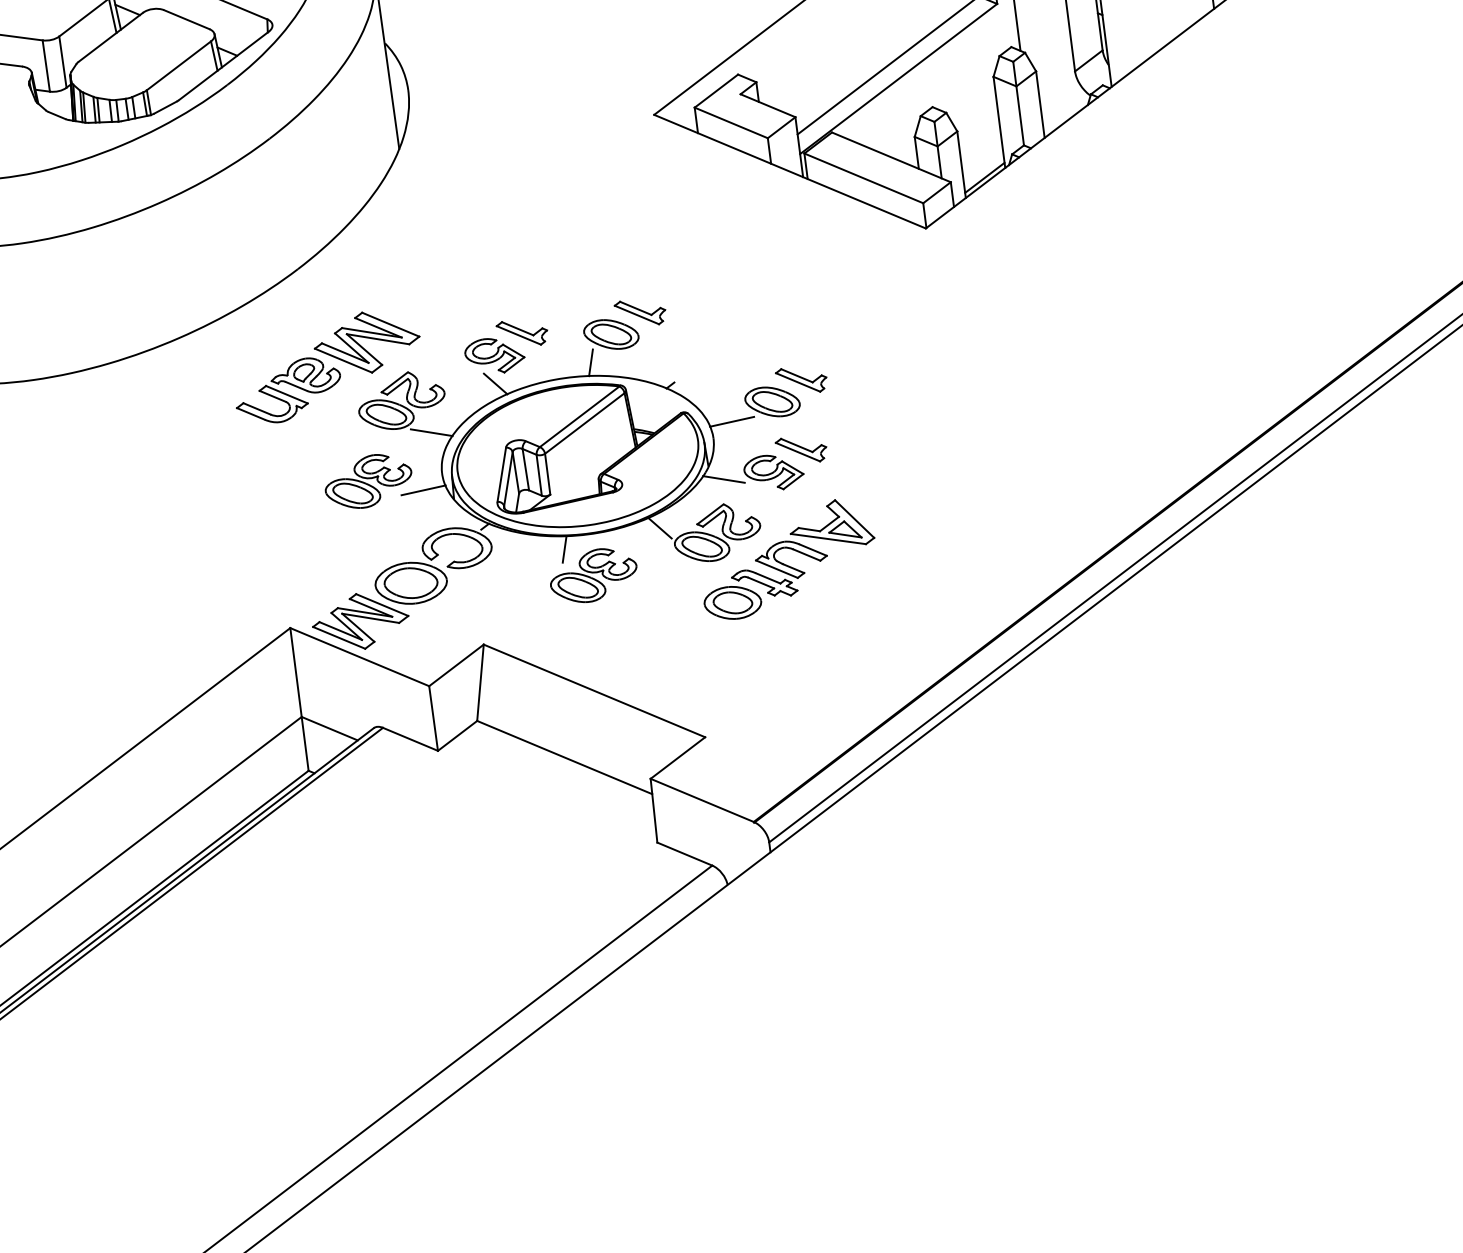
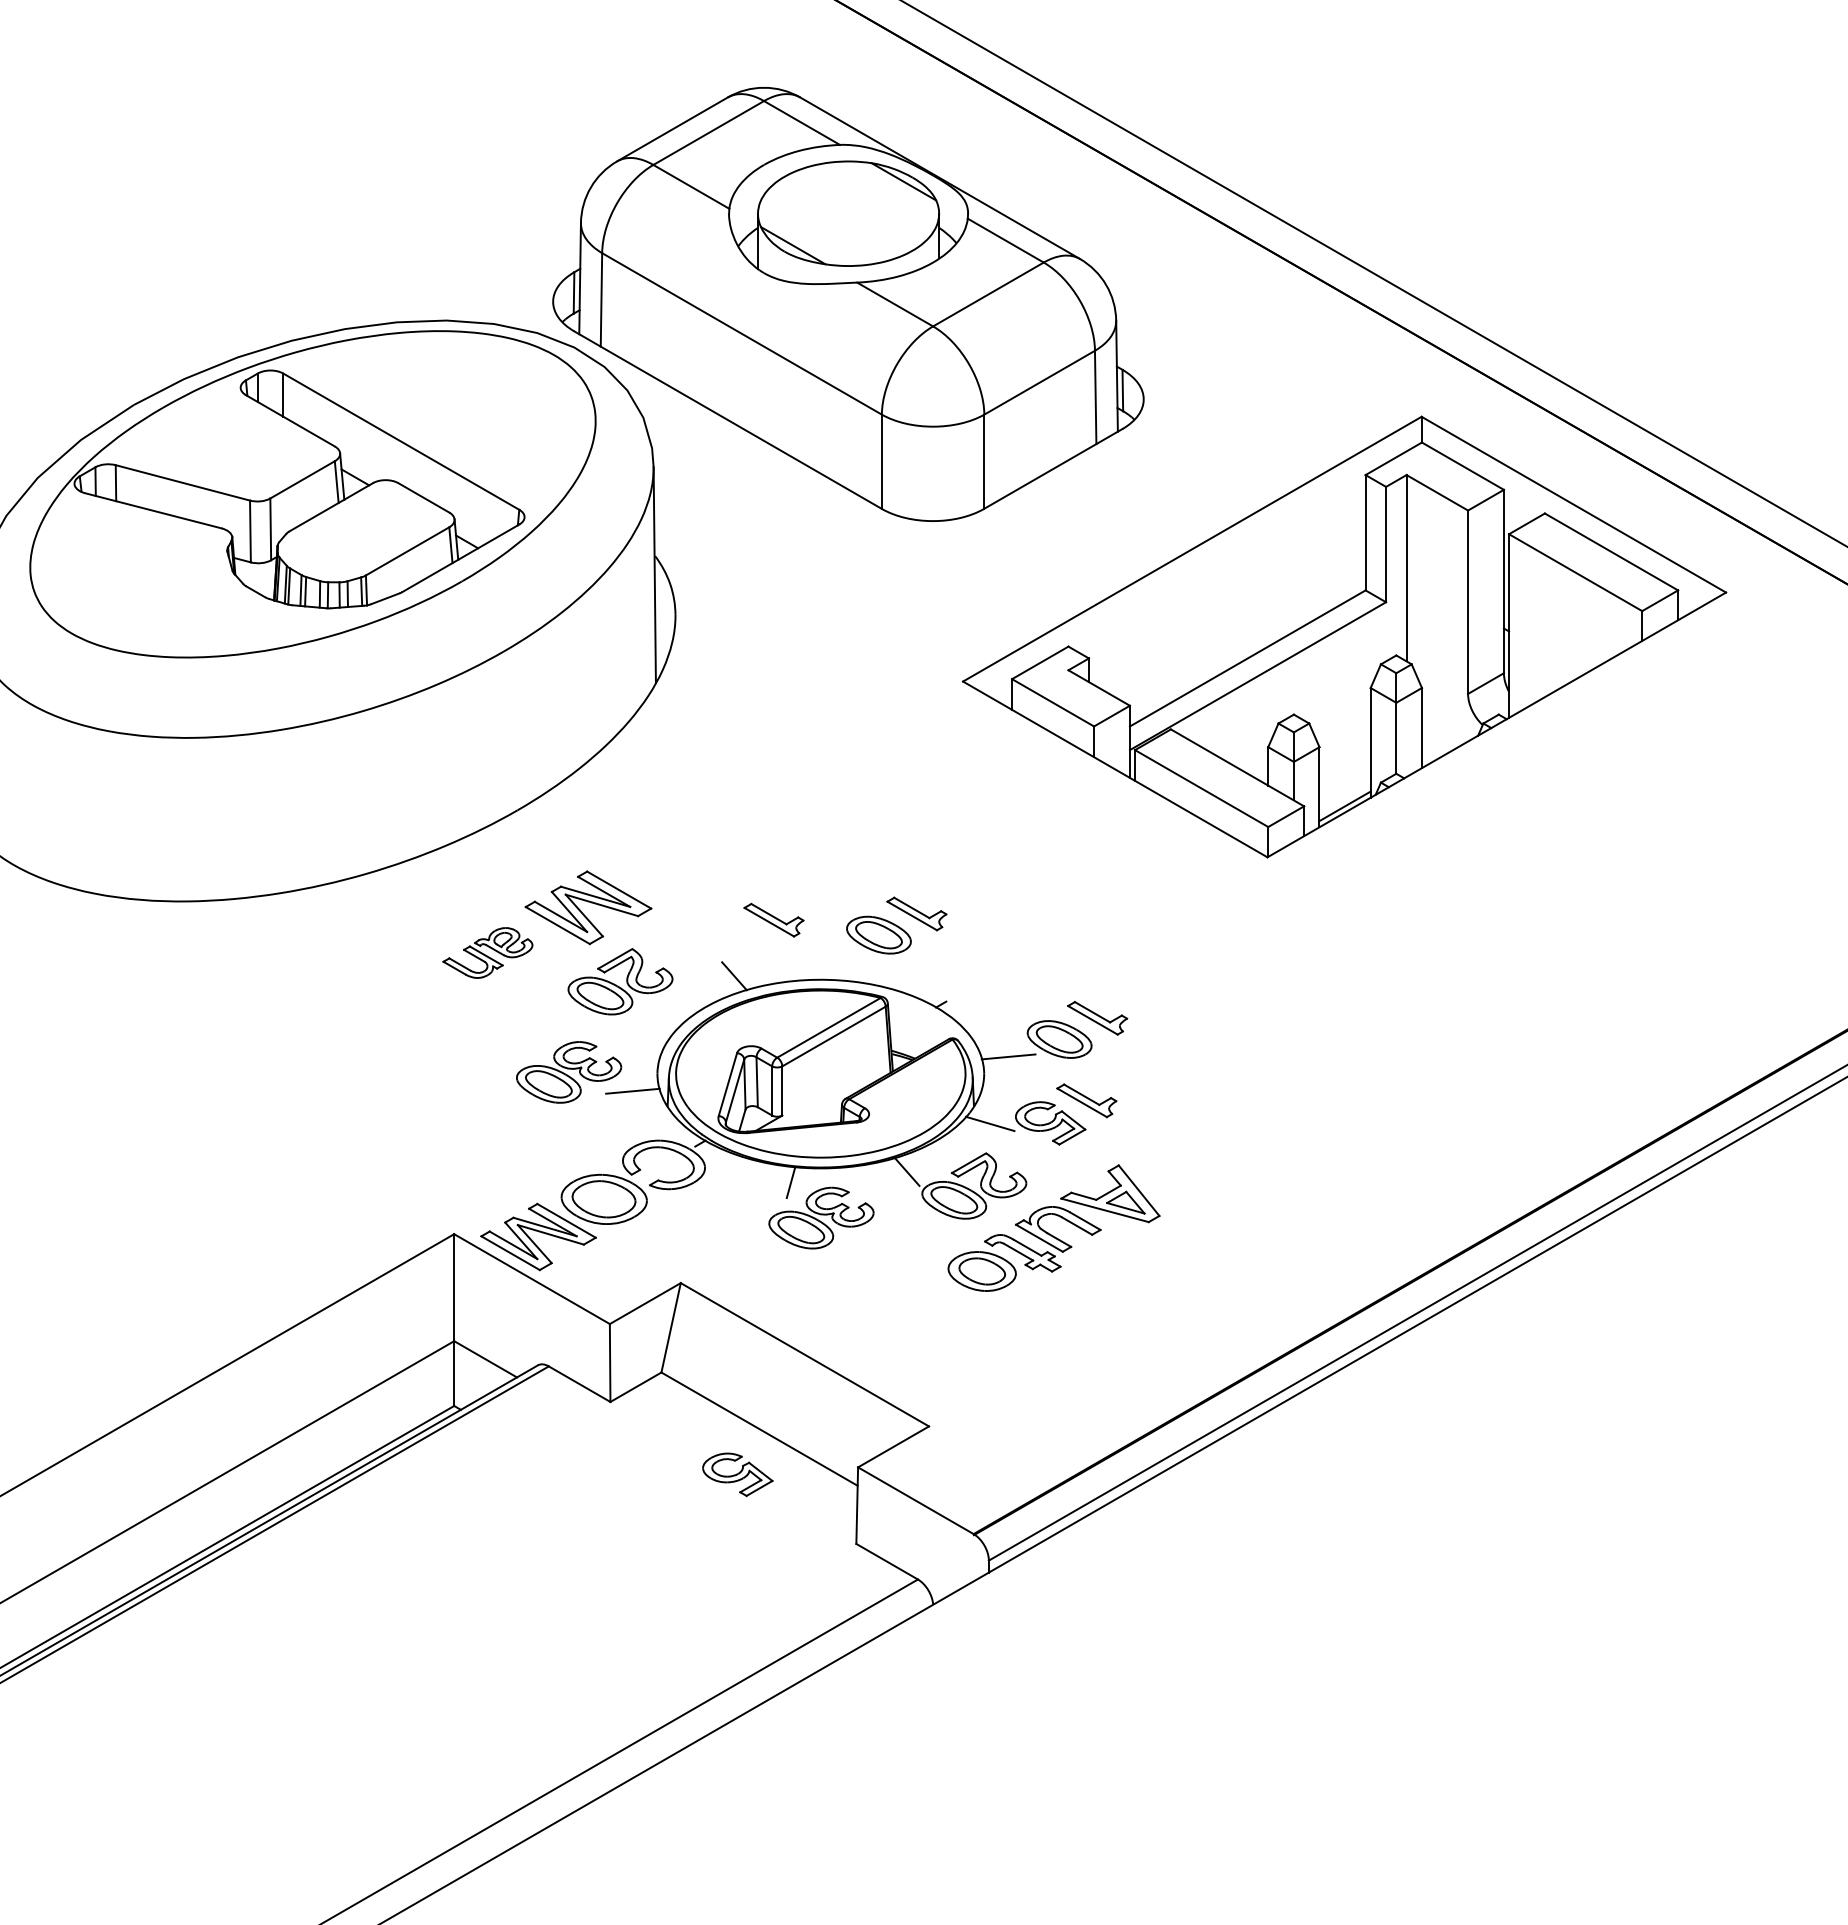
part: (494, 355) -> (737, 1474), moved
line: (590, 362) -> (850, 965), removed
part: (288, 390) -> (487, 952), size x0.7
line: (431, 432) -> (651, 1024), removed

